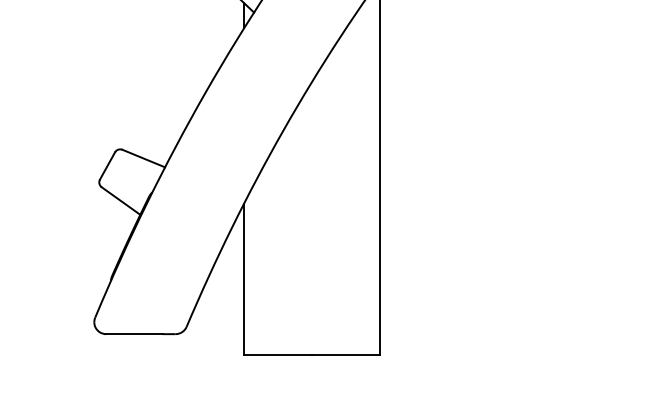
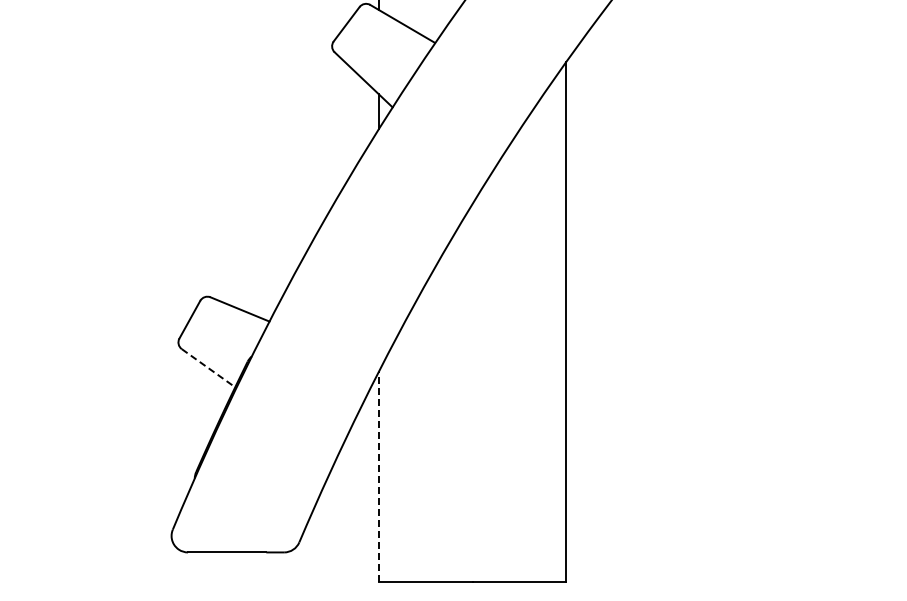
line: (120, 201) -> (208, 368), solid -> dashed
line: (243, 279) -> (378, 476), solid -> dashed

